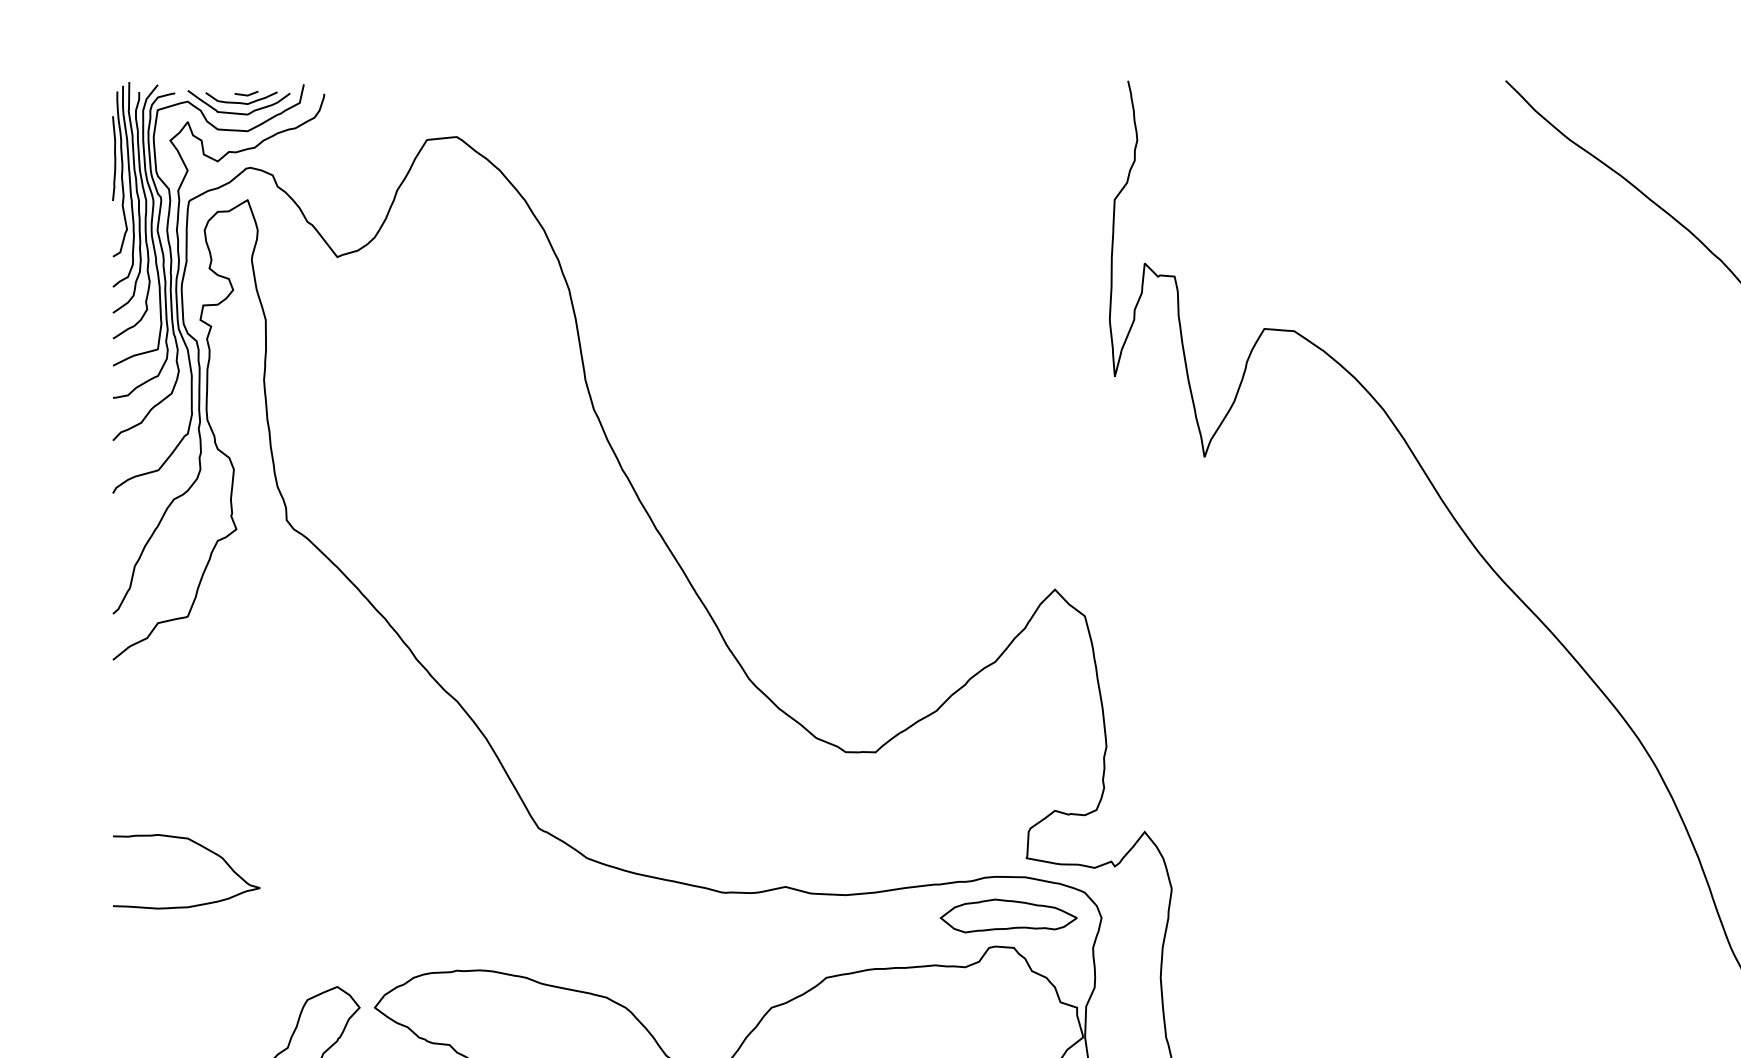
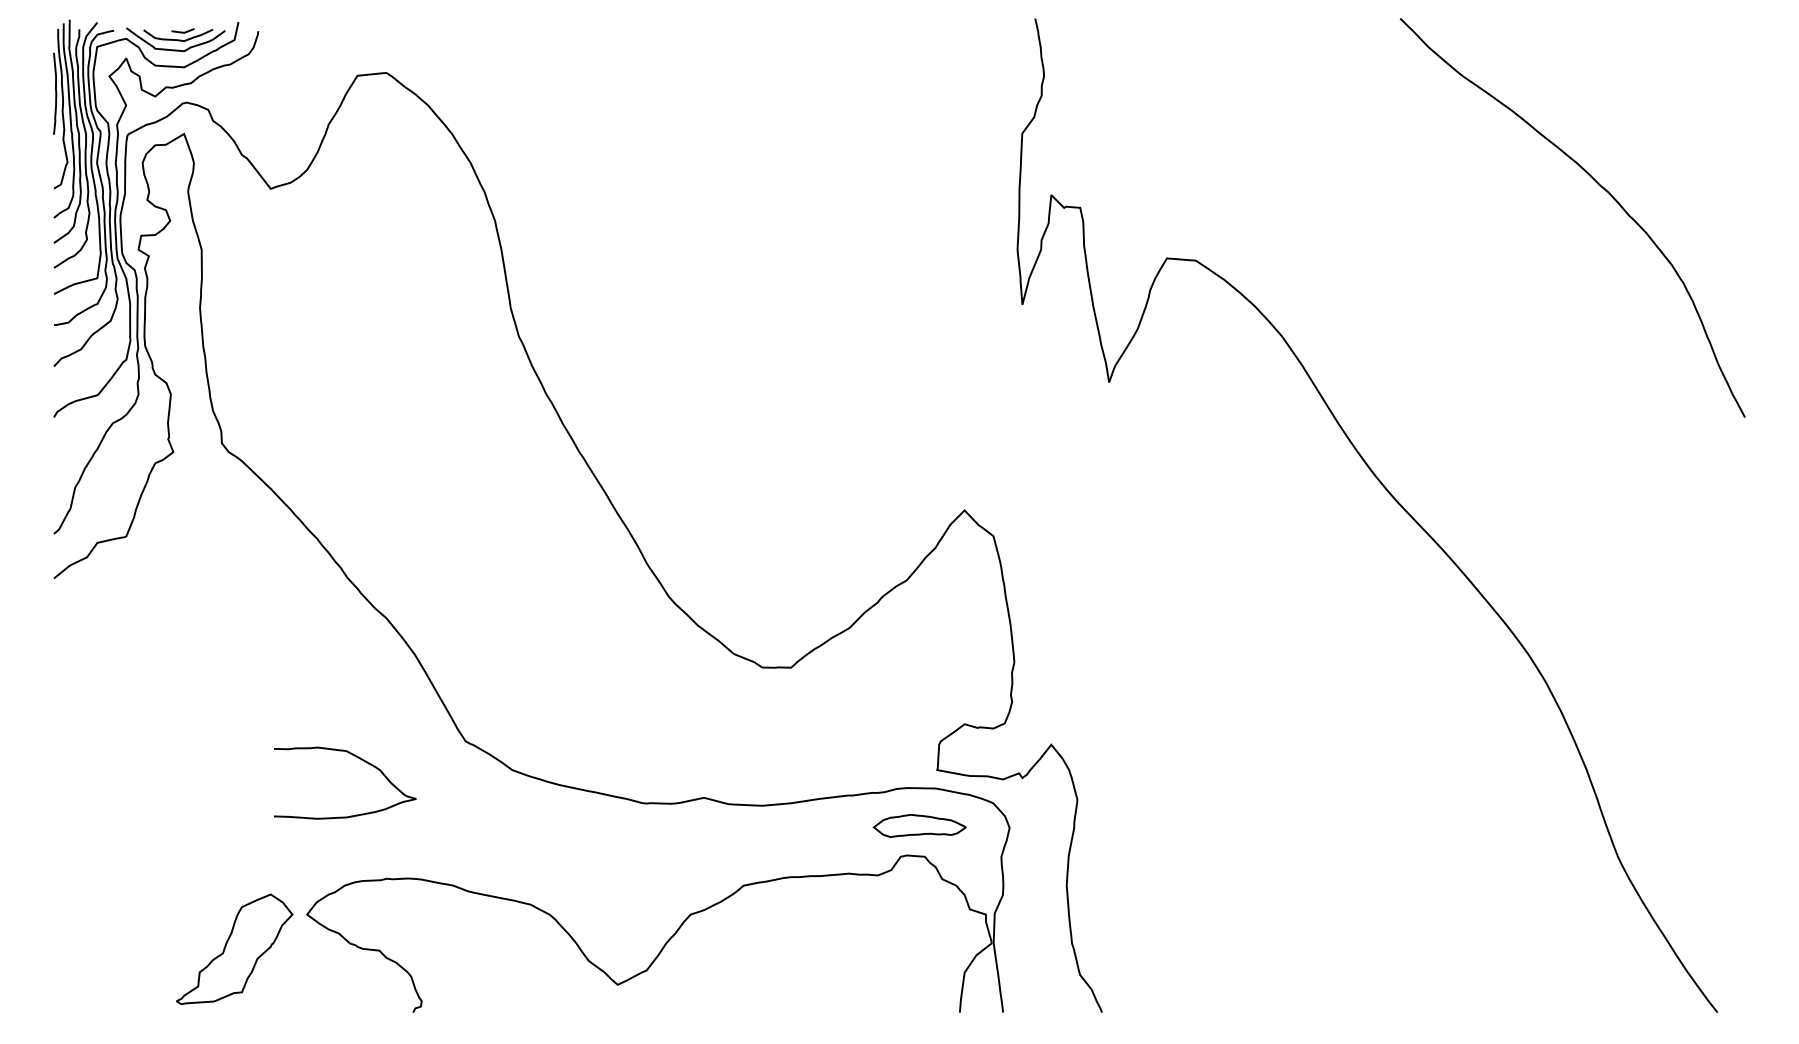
curve: (201, 847) -> (359, 759), moved
part: (1008, 915) -> (919, 825), size x0.7

